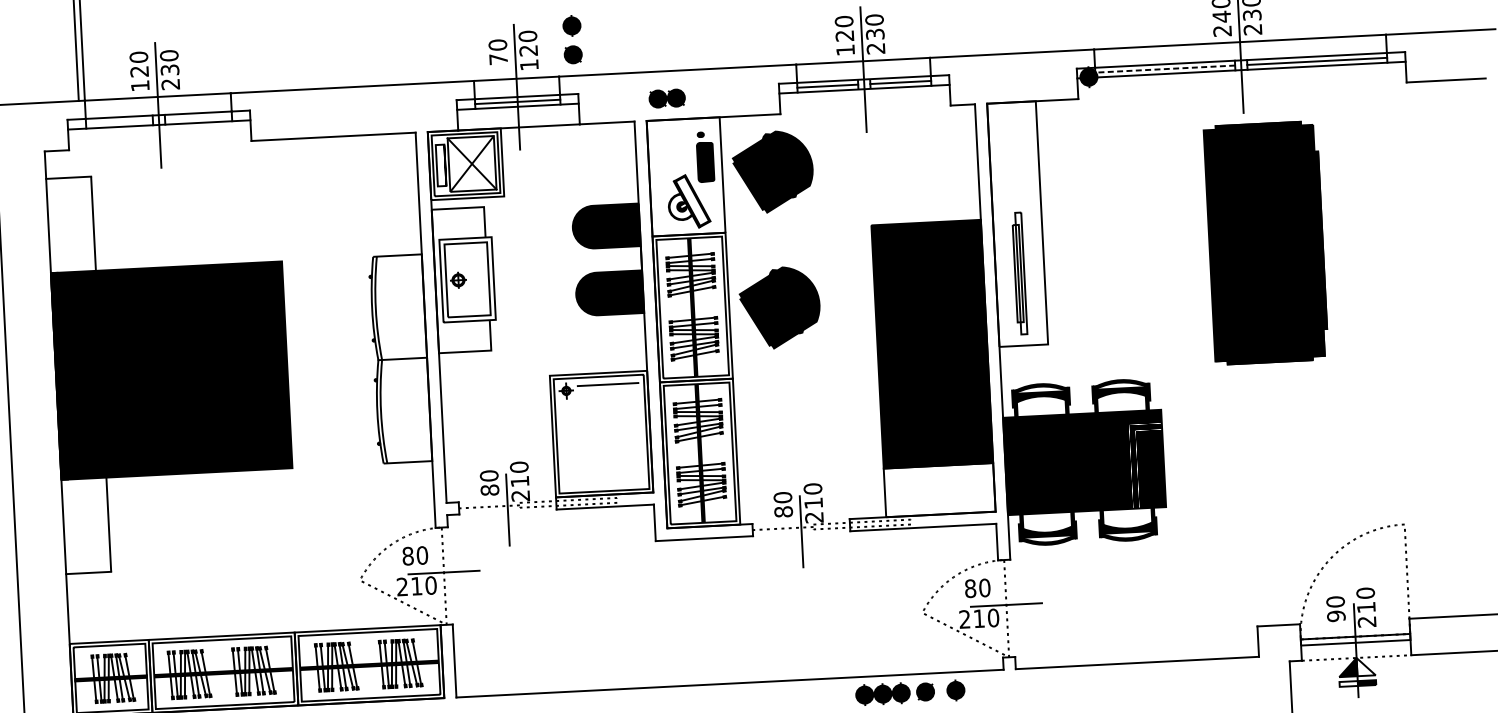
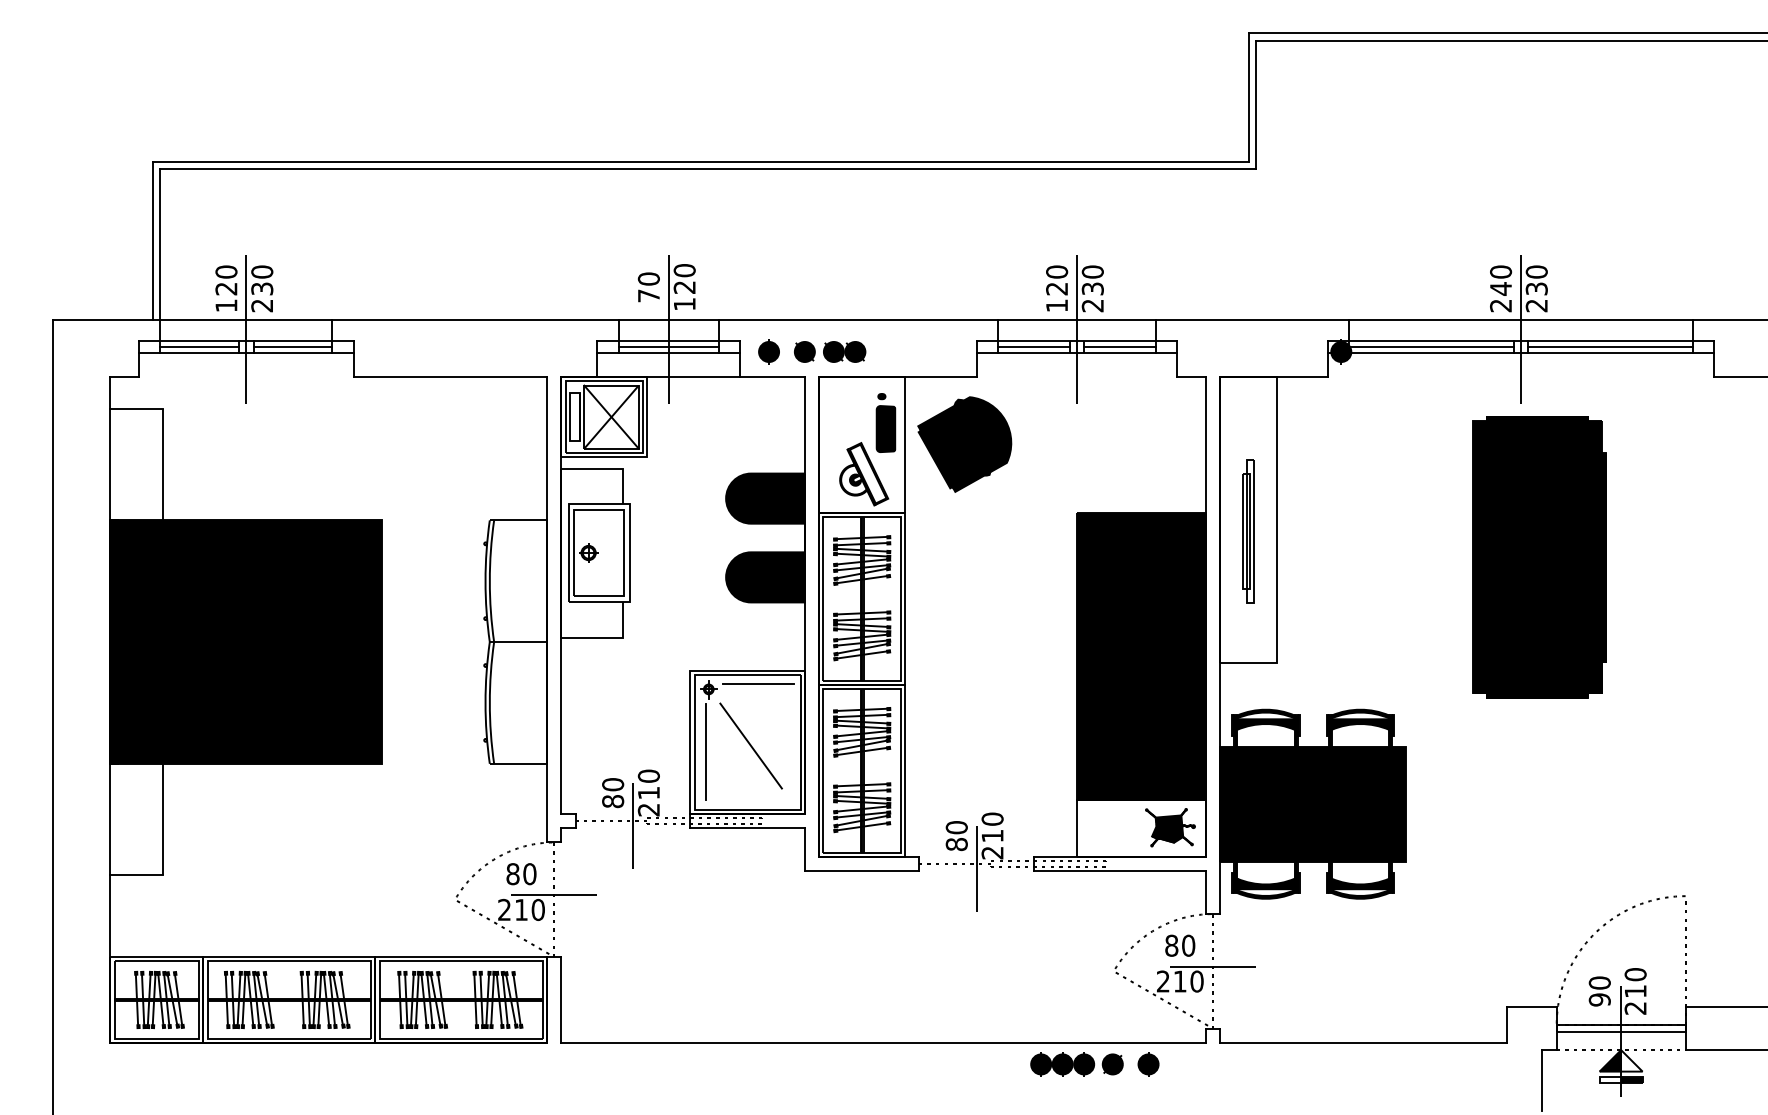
part: (571, 25) -> (768, 351), moved
part: (572, 54) -> (804, 351), moved
line: (1164, 68) -> (1430, 346), dashed -> solid
line: (198, 117) -> (292, 346), added
line: (119, 121) -> (199, 346), added
part: (1019, 273) -> (1248, 531), moved
part: (779, 307) -> (964, 604), removed
line: (604, 436) -> (750, 745), added
line: (567, 443) -> (706, 751), added
part: (964, 488) -> (1170, 827), added

